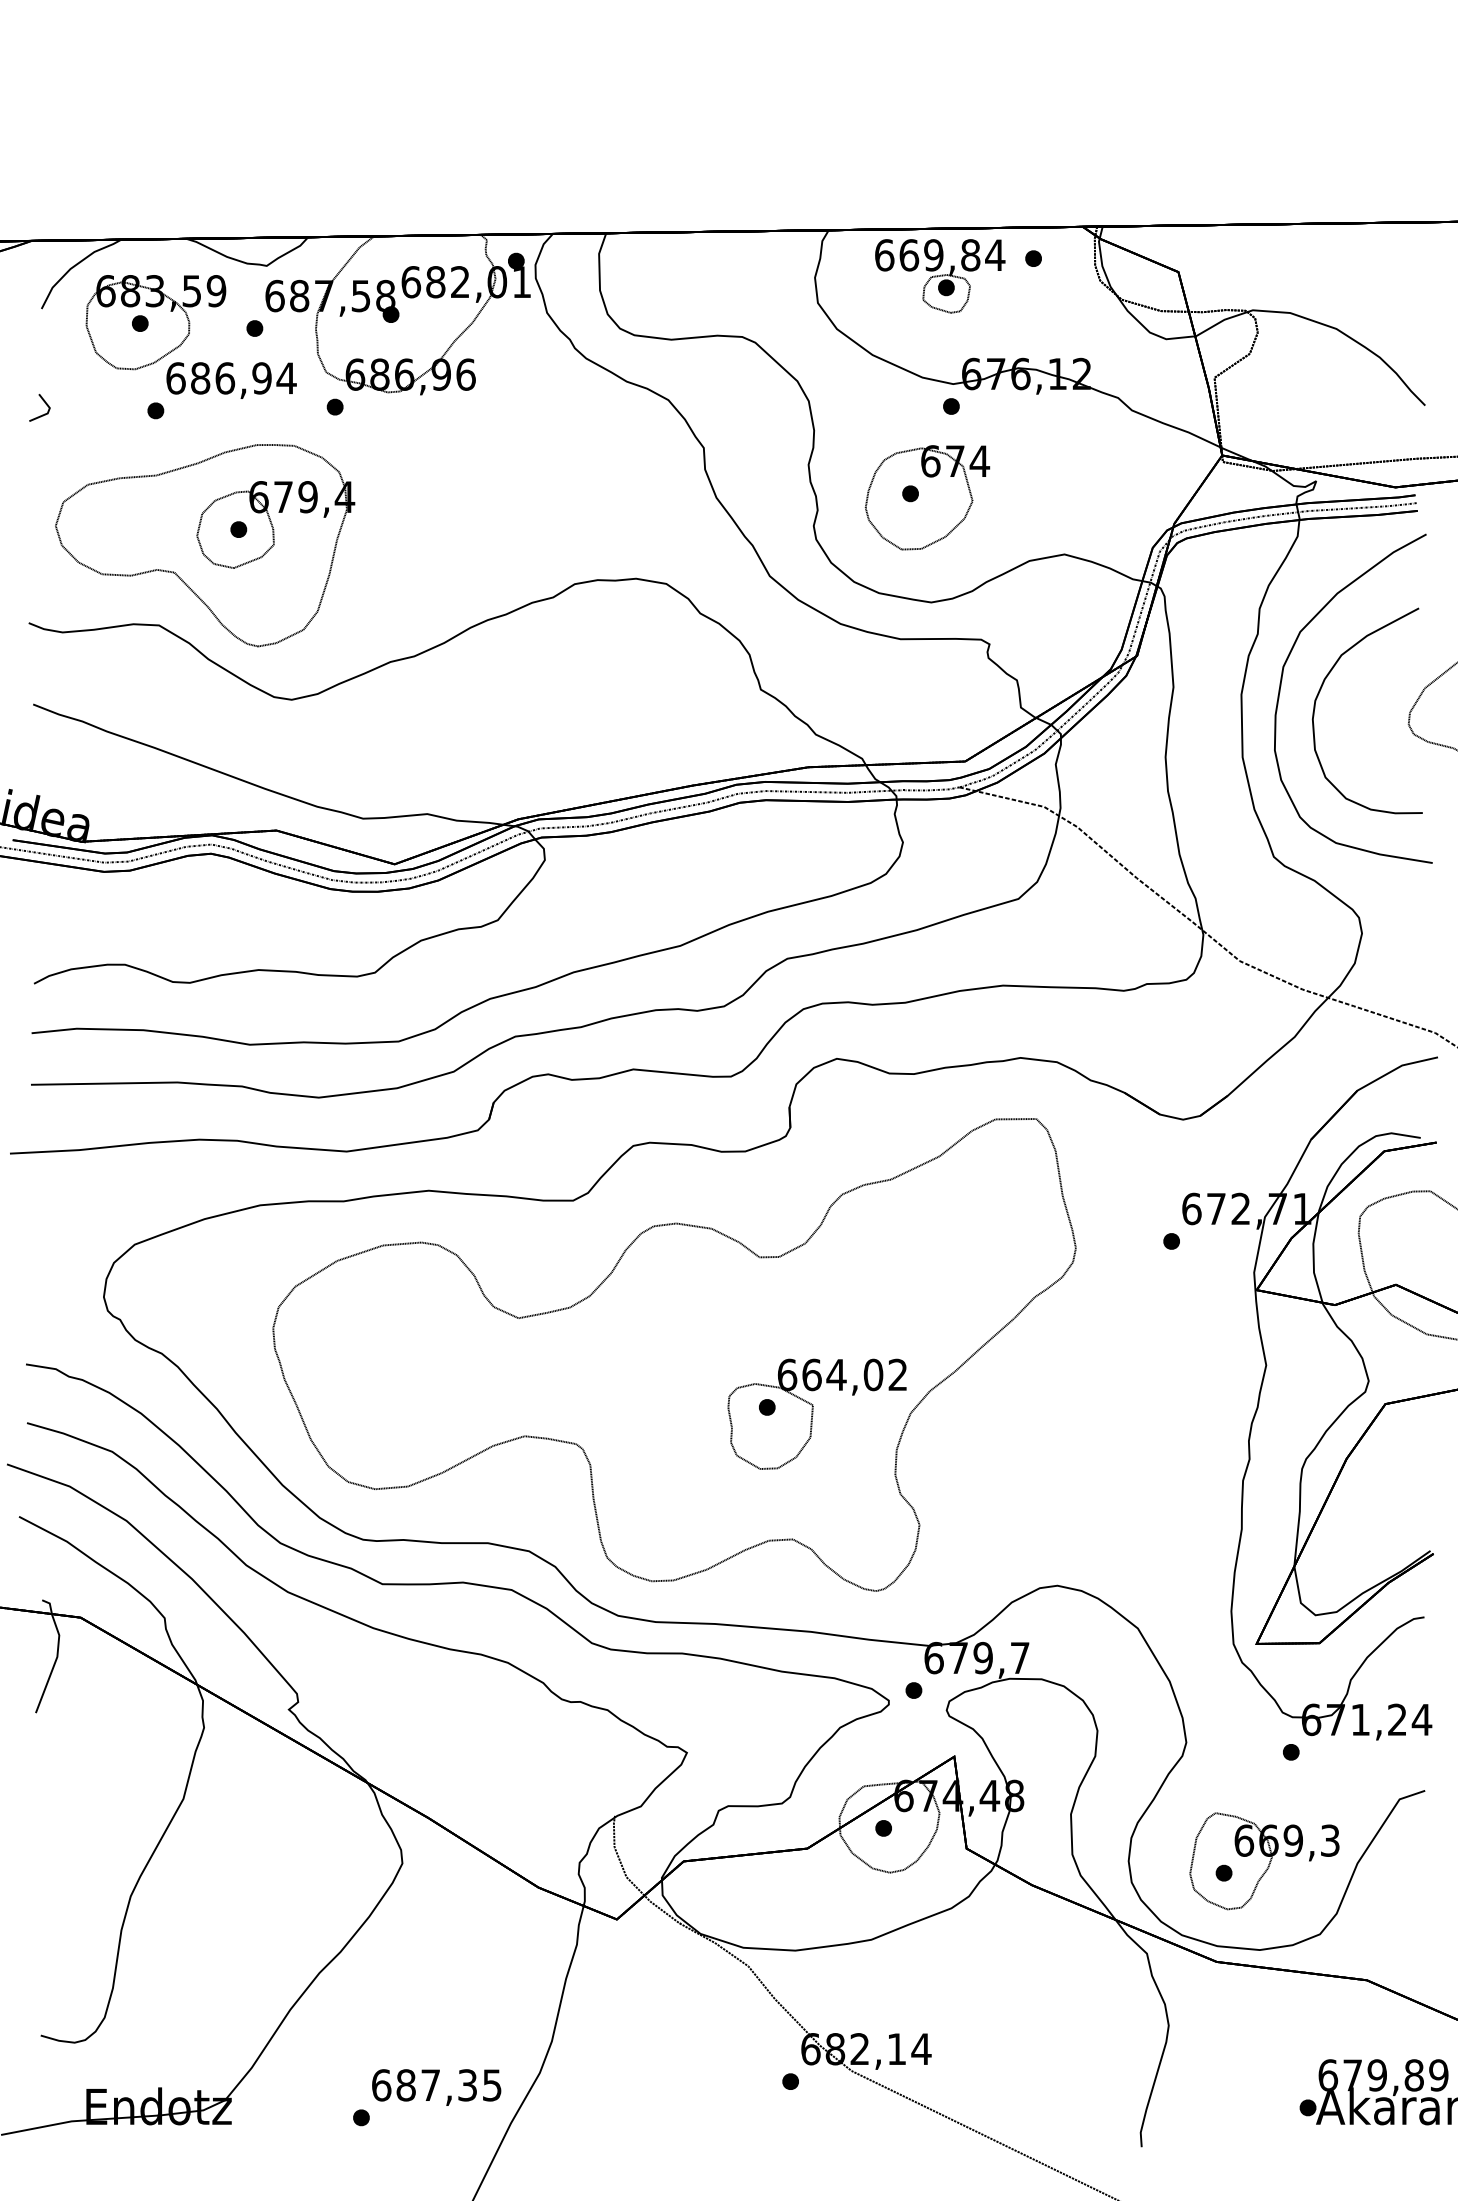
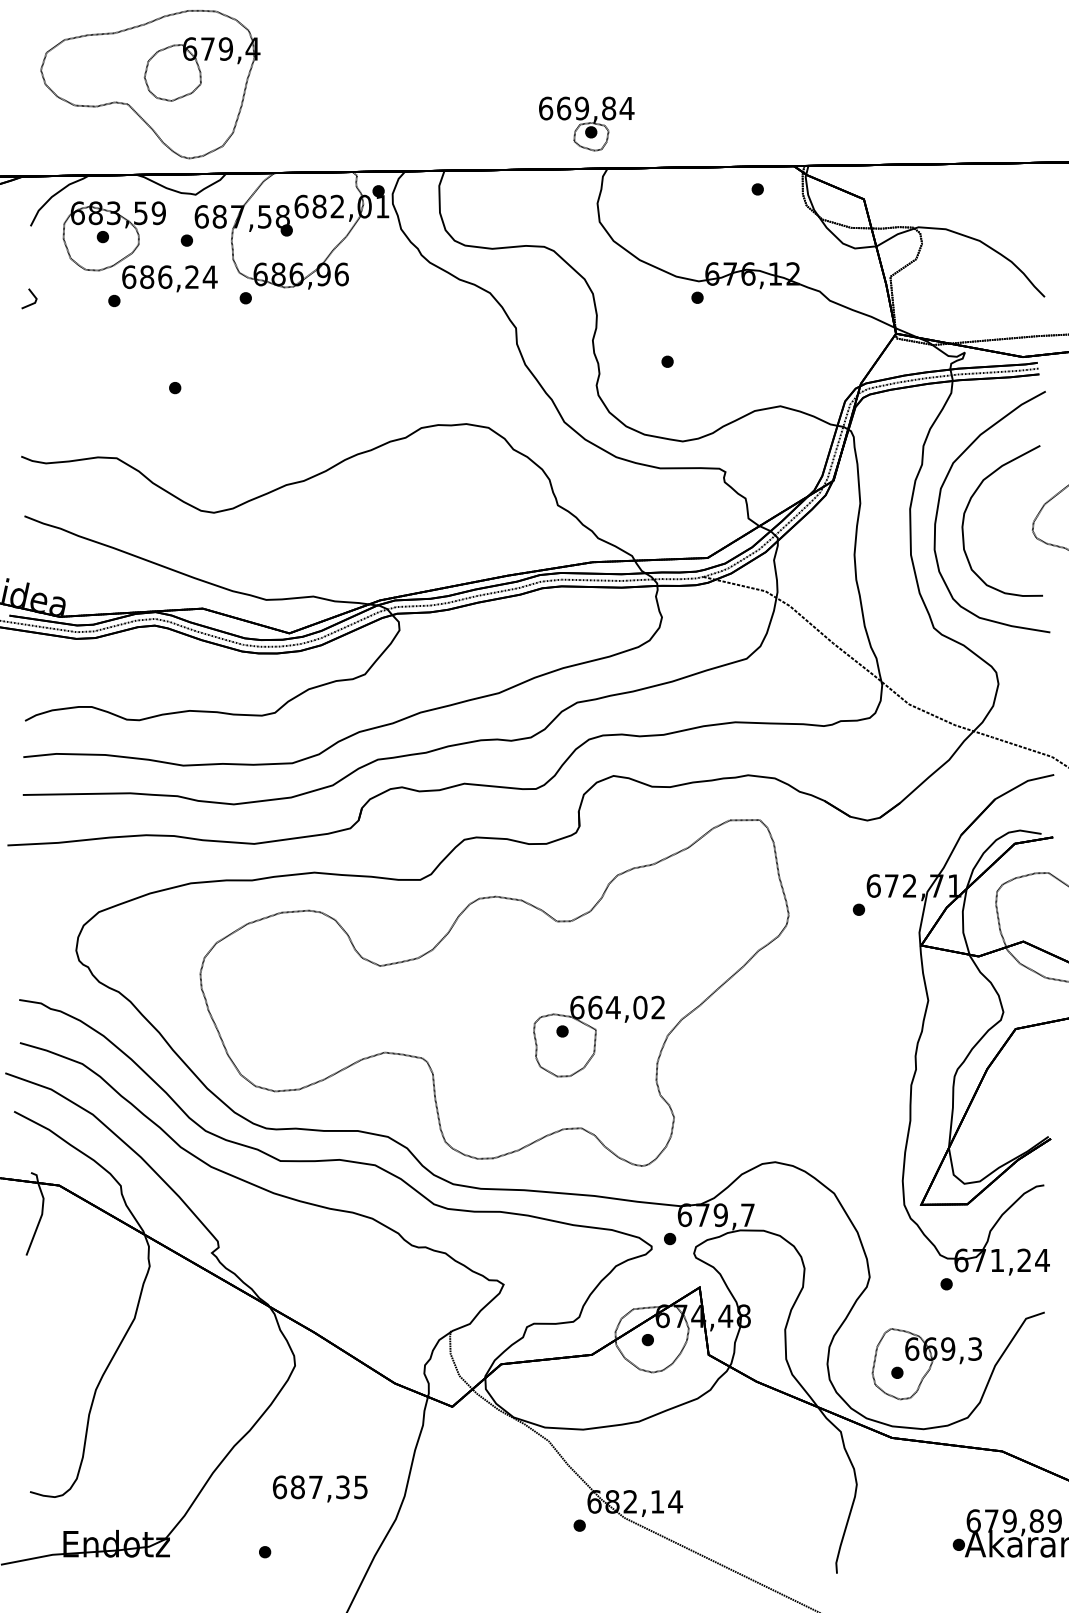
part: (940, 276) -> (586, 124), moved
text: (261, 378) -> (191, 277), 686,94 -> 686,24
part: (927, 497) -> (680, 364), removed
part: (205, 545) -> (150, 84), moved
text: (436, 2087) -> (320, 1488), moved

